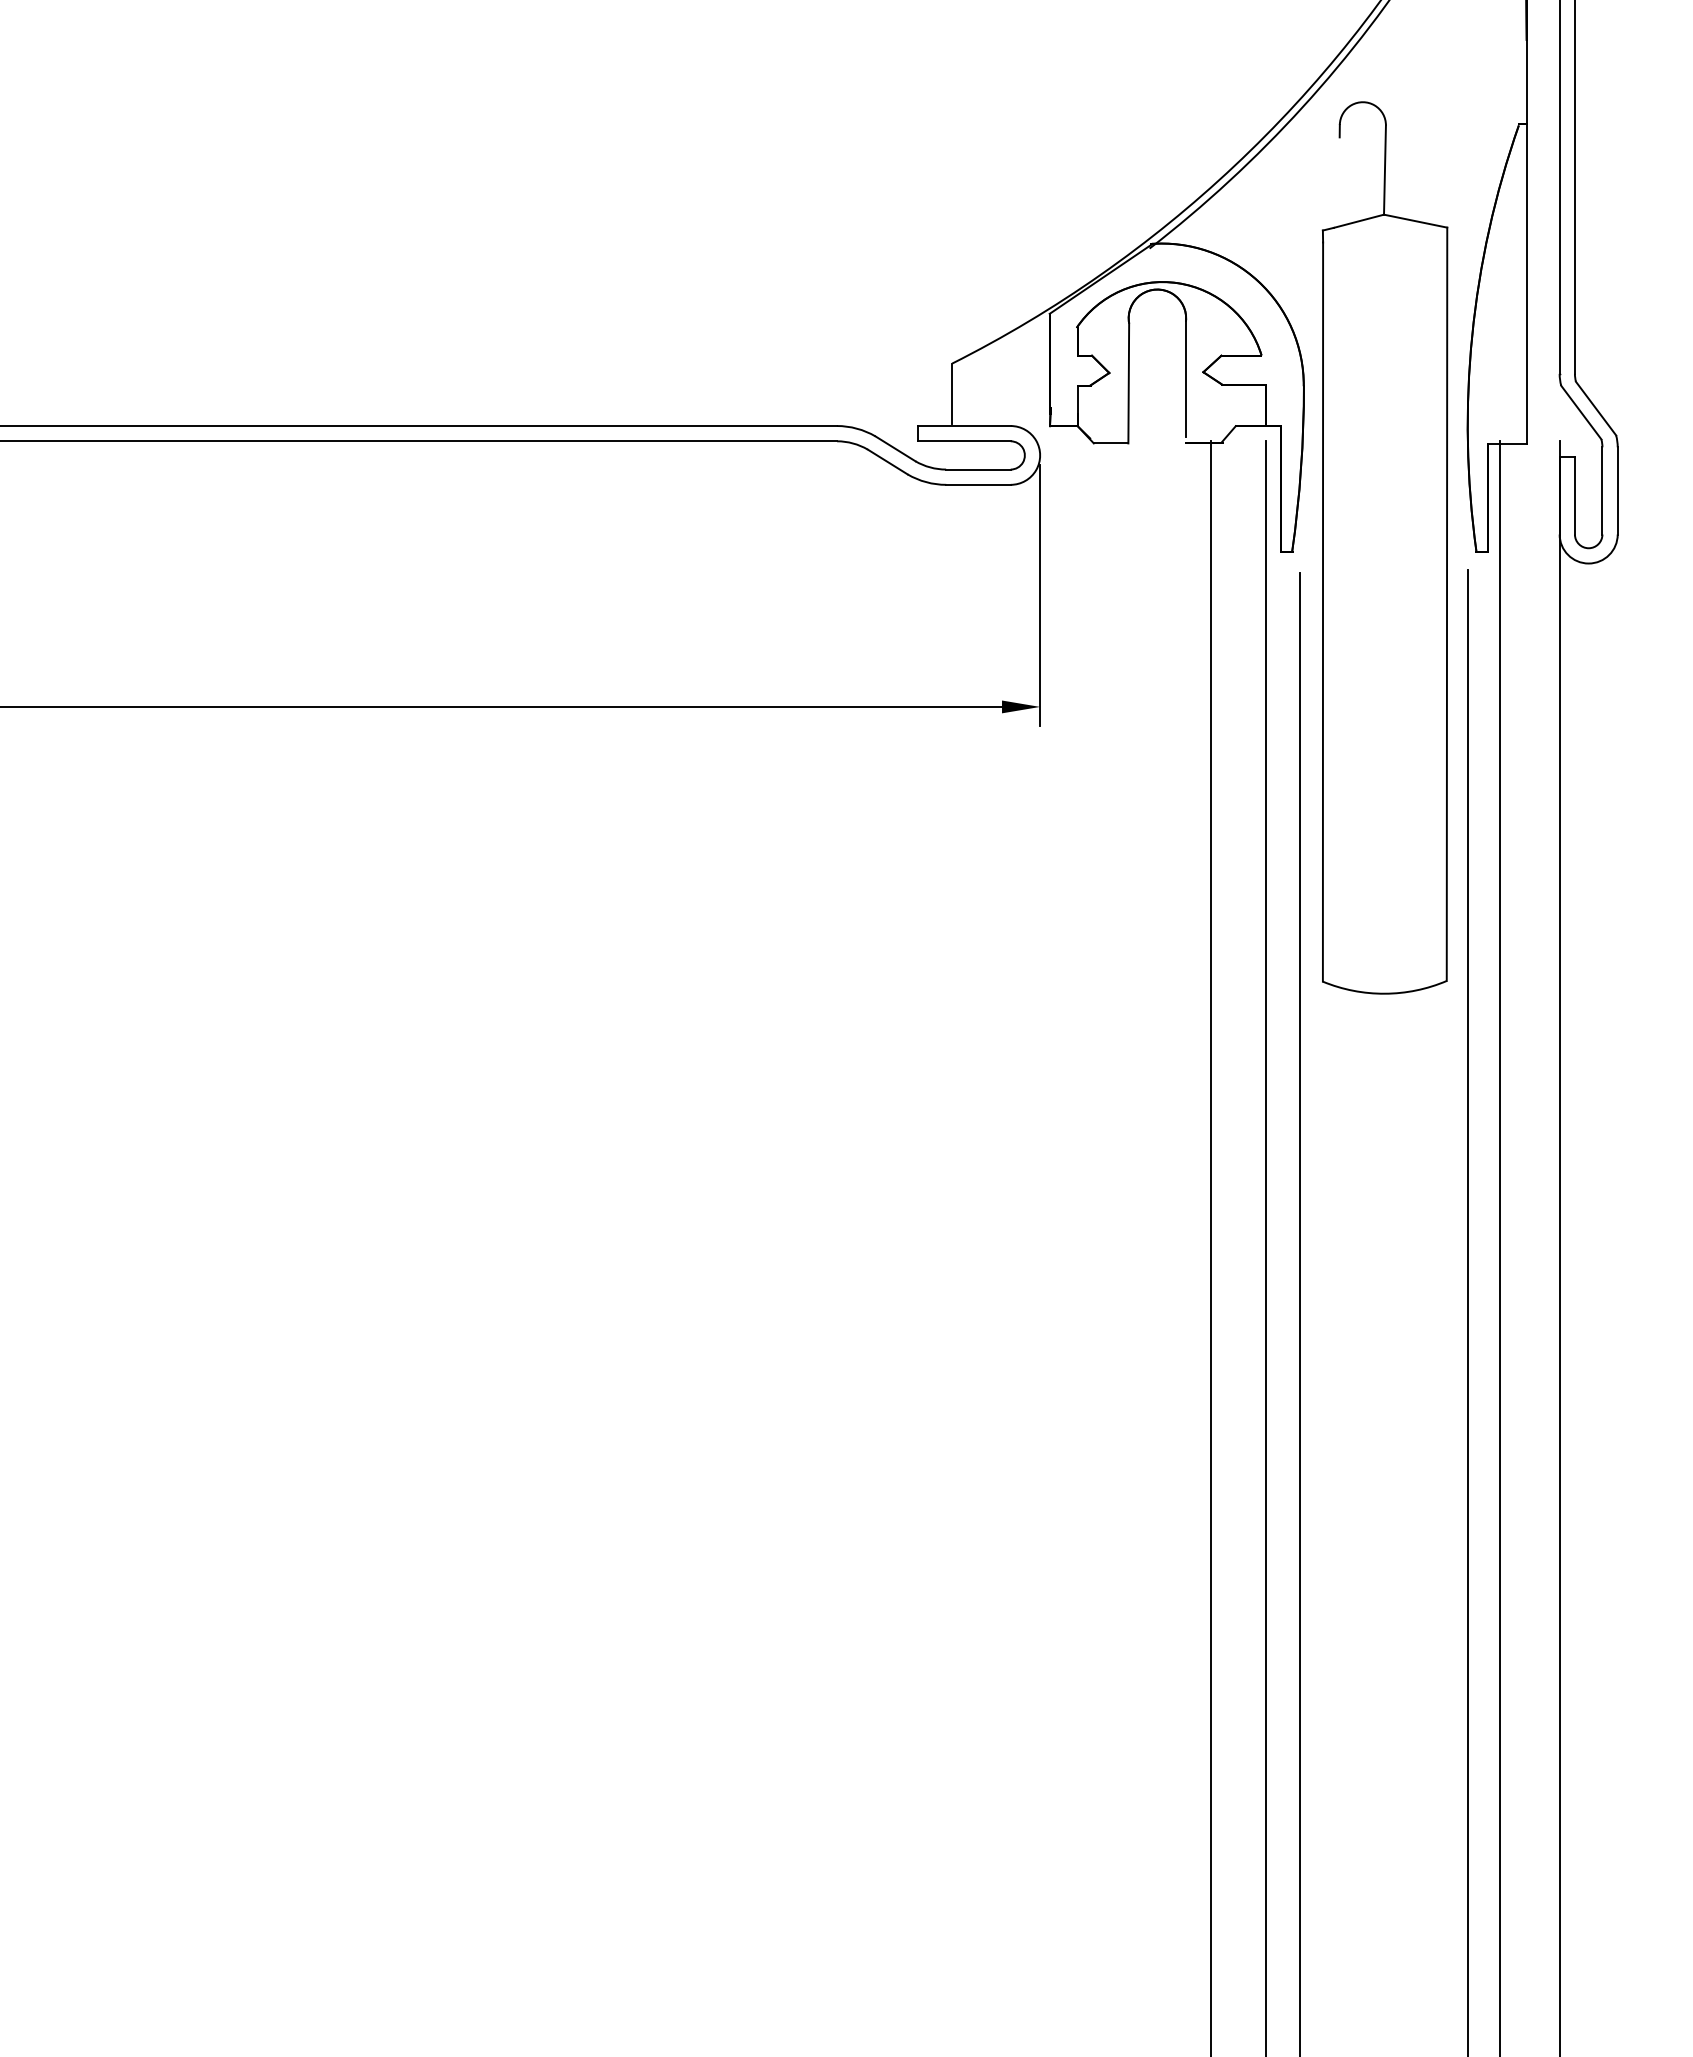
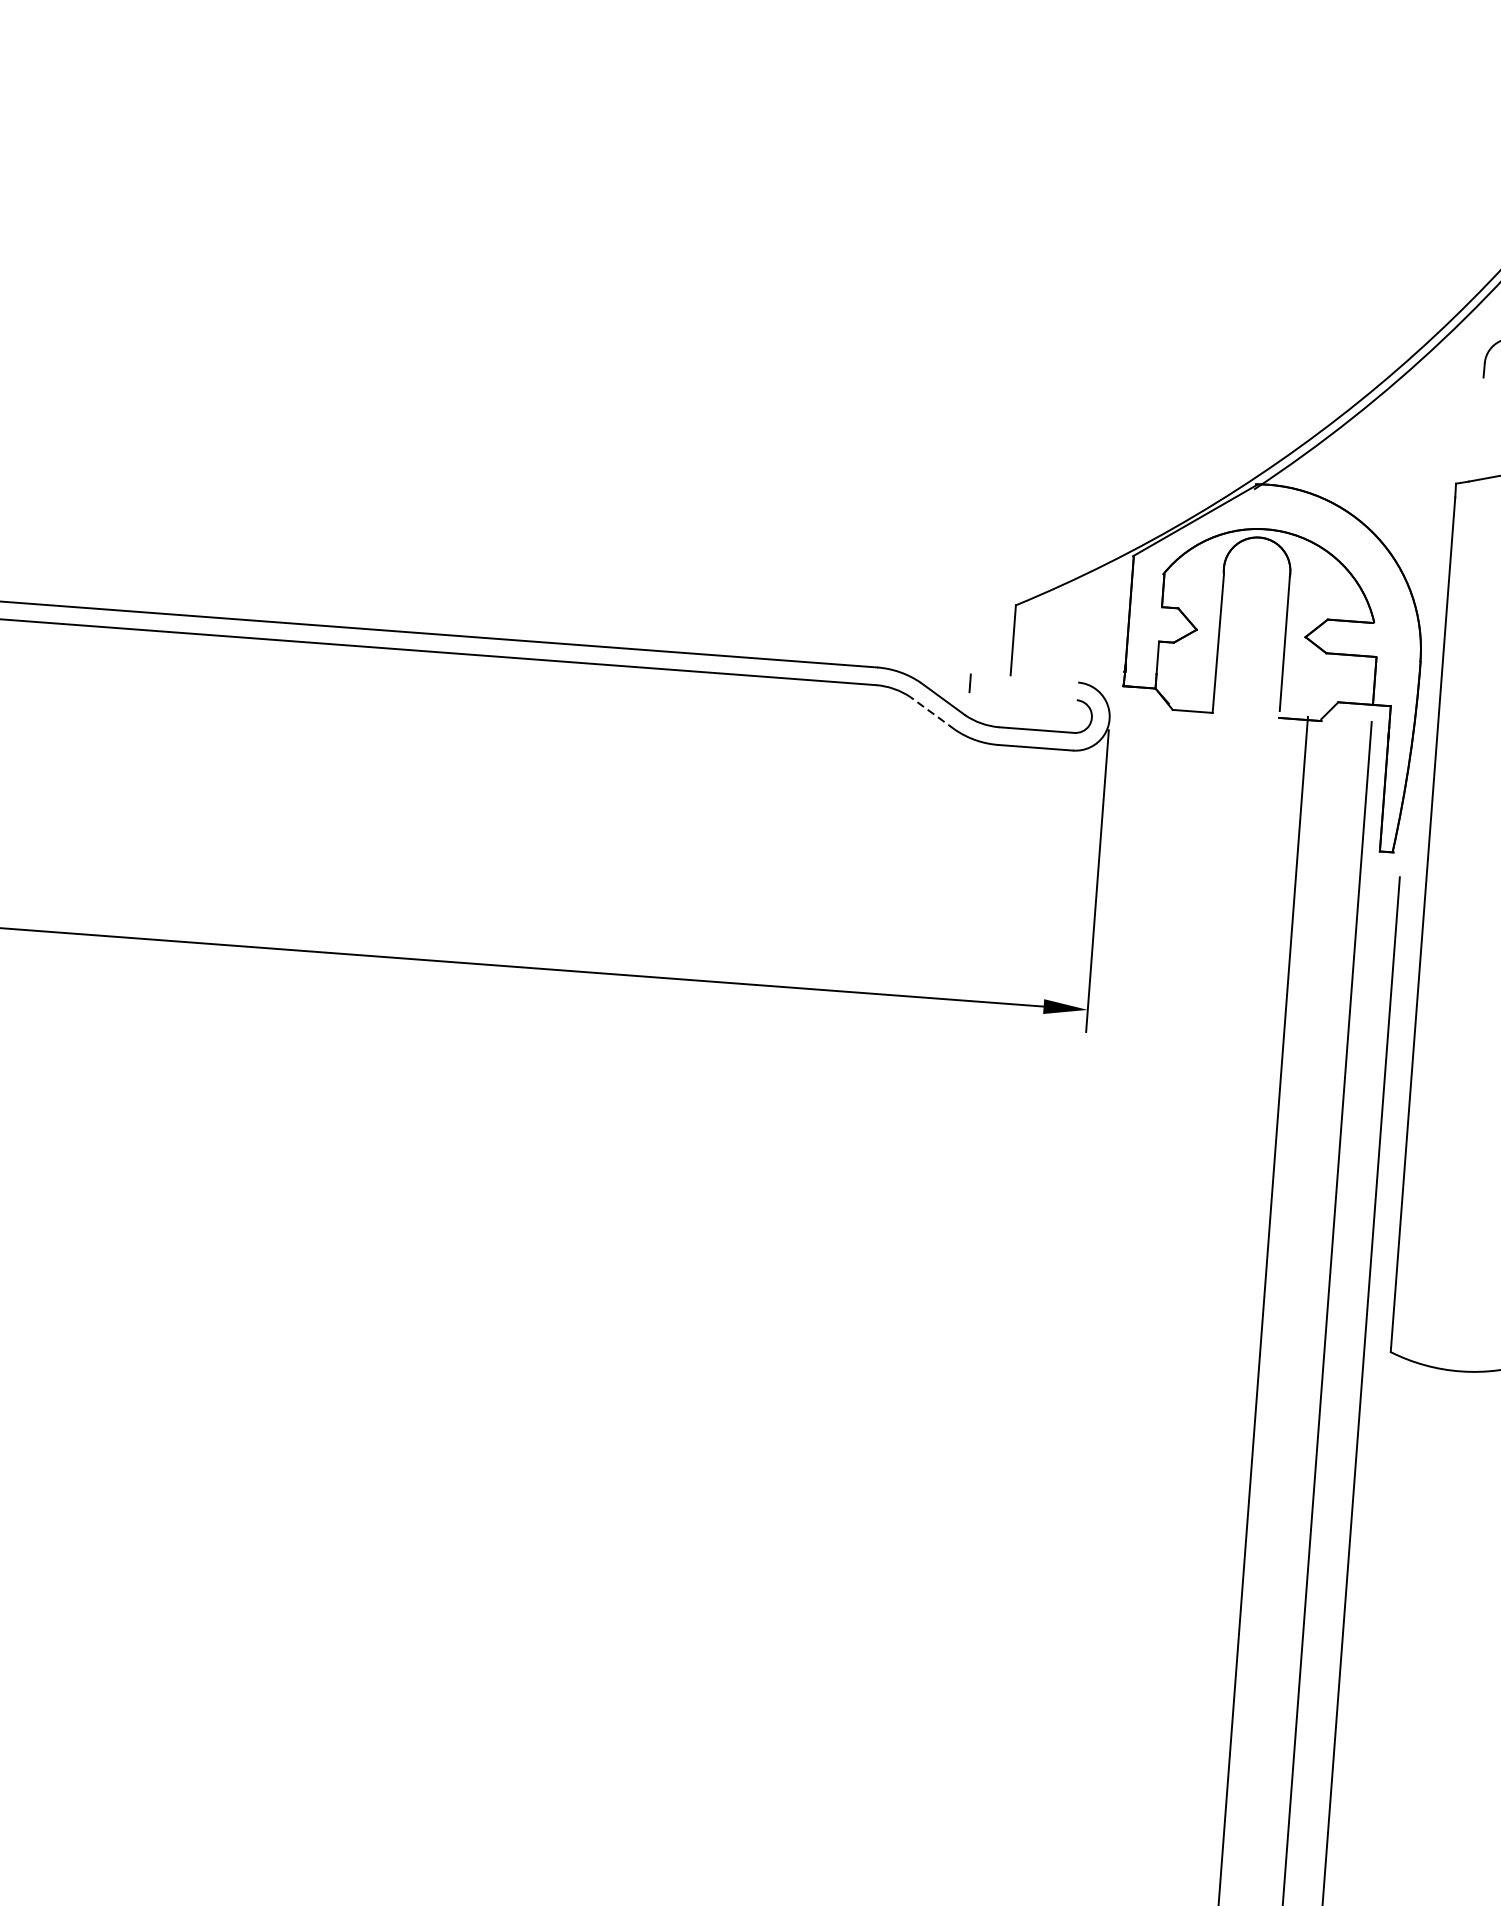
line: (963, 426) -> (1023, 679), removed
line: (963, 441) -> (1022, 696), removed
line: (887, 461) -> (932, 712), solid -> dashed

